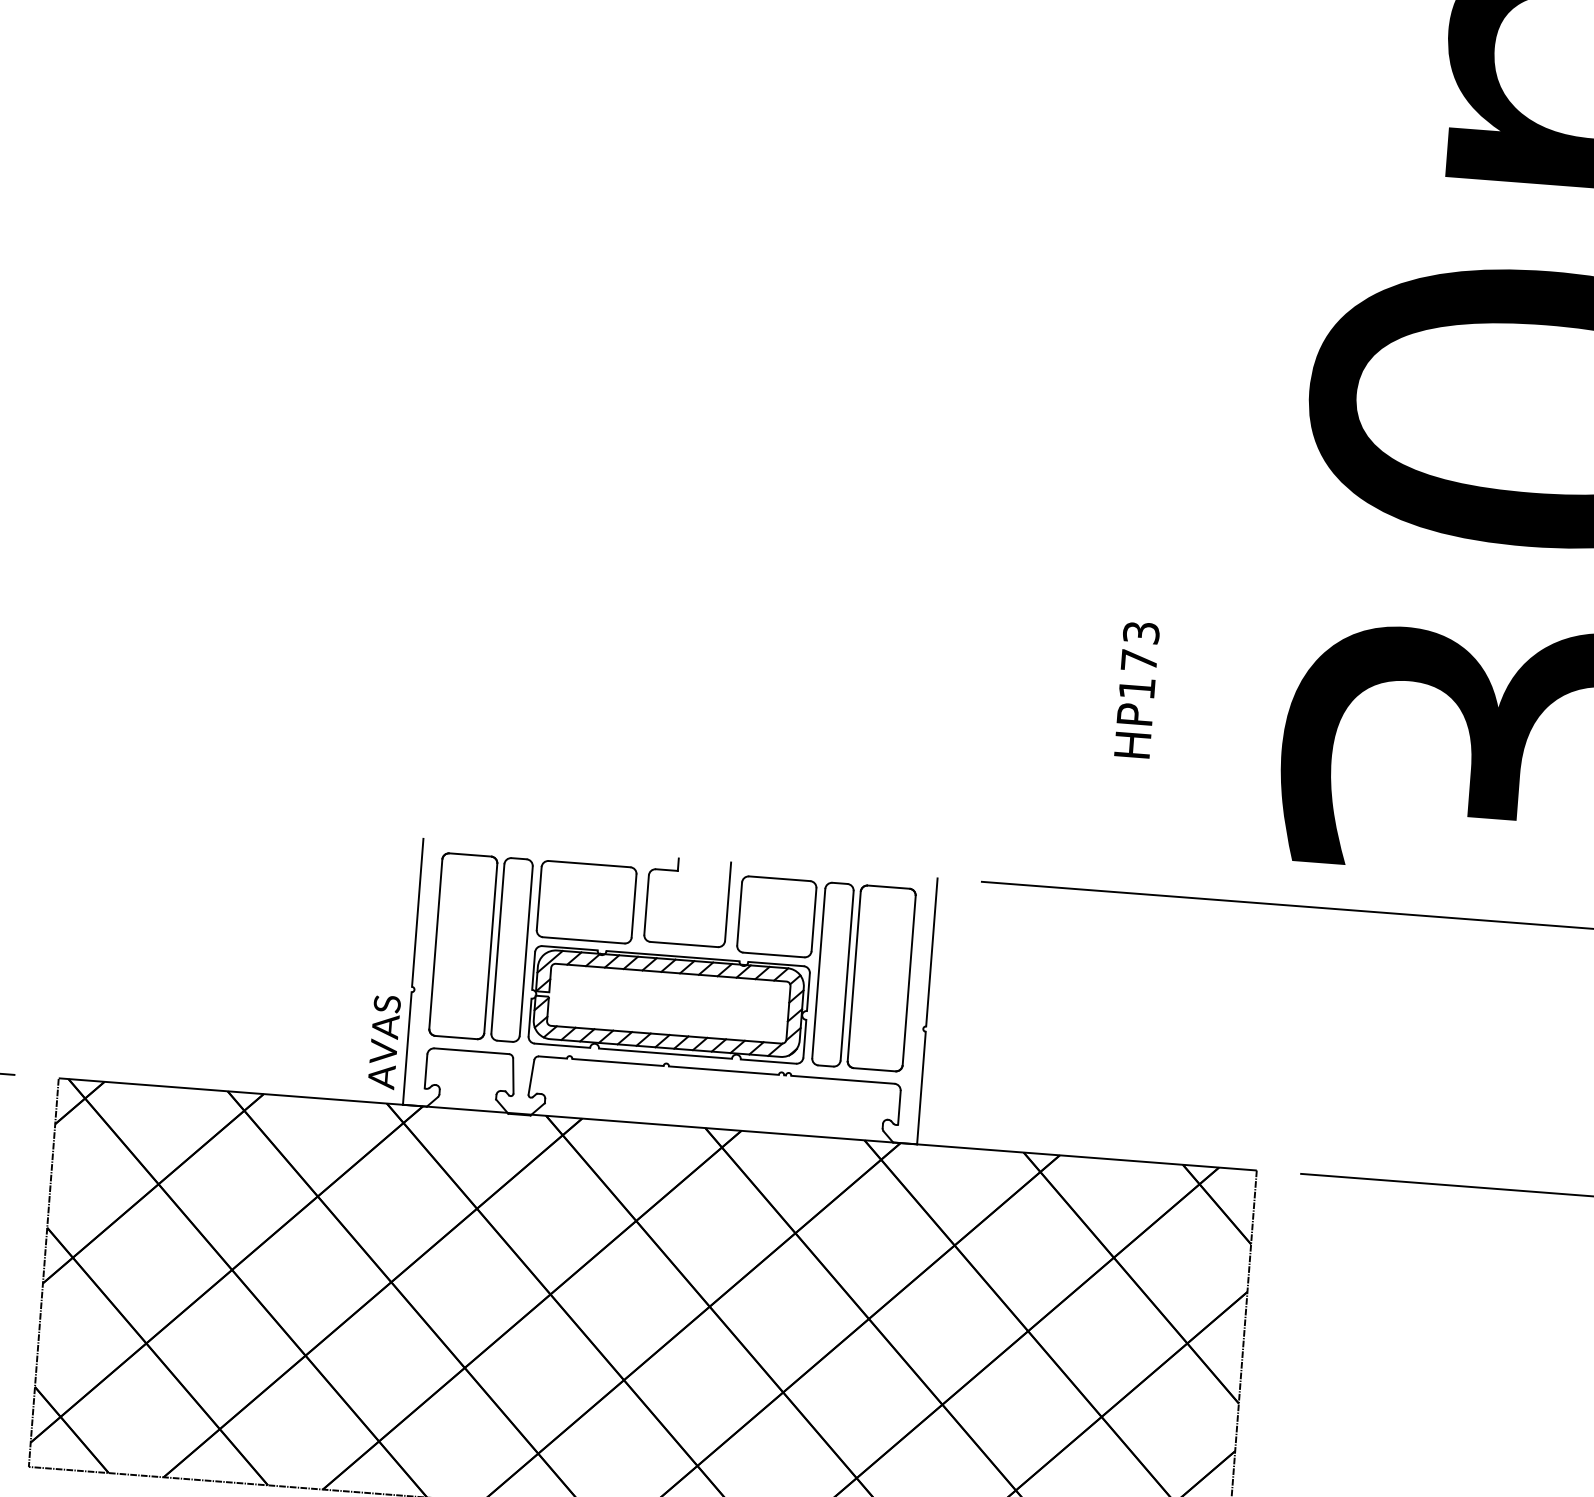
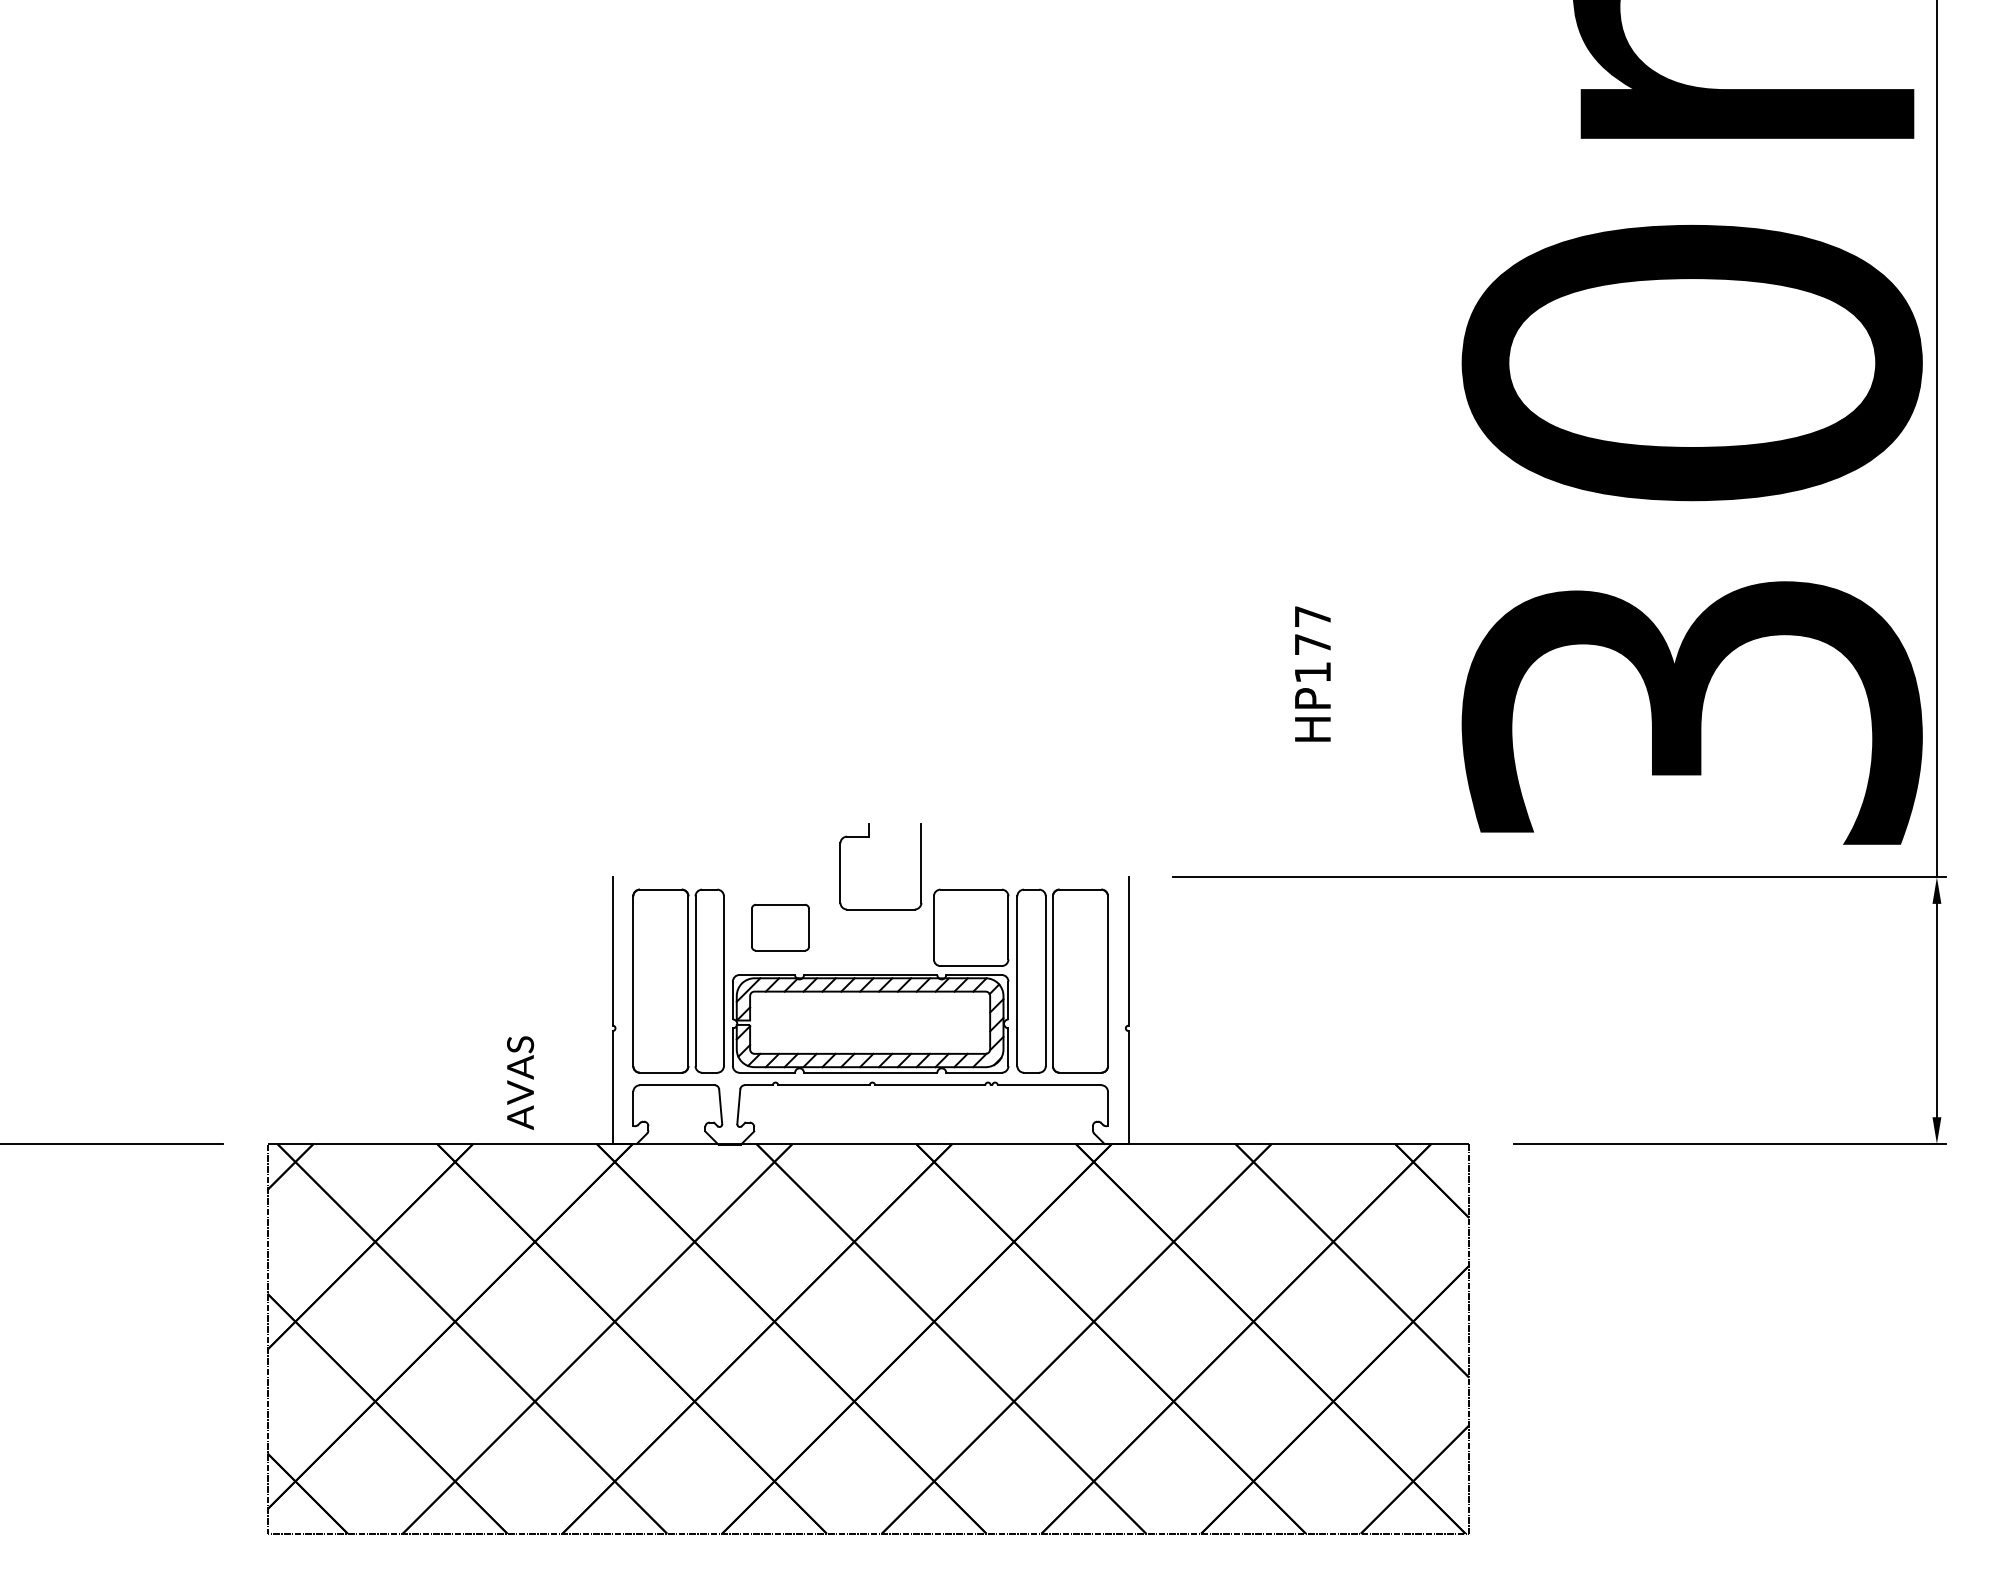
text: (1141, 632) -> (1312, 616), HP173 -> HP177
part: (678, 871) -> (869, 837), moved
part: (586, 901) -> (780, 927), size x0.6
text: (384, 1041) -> (520, 1082), moved

